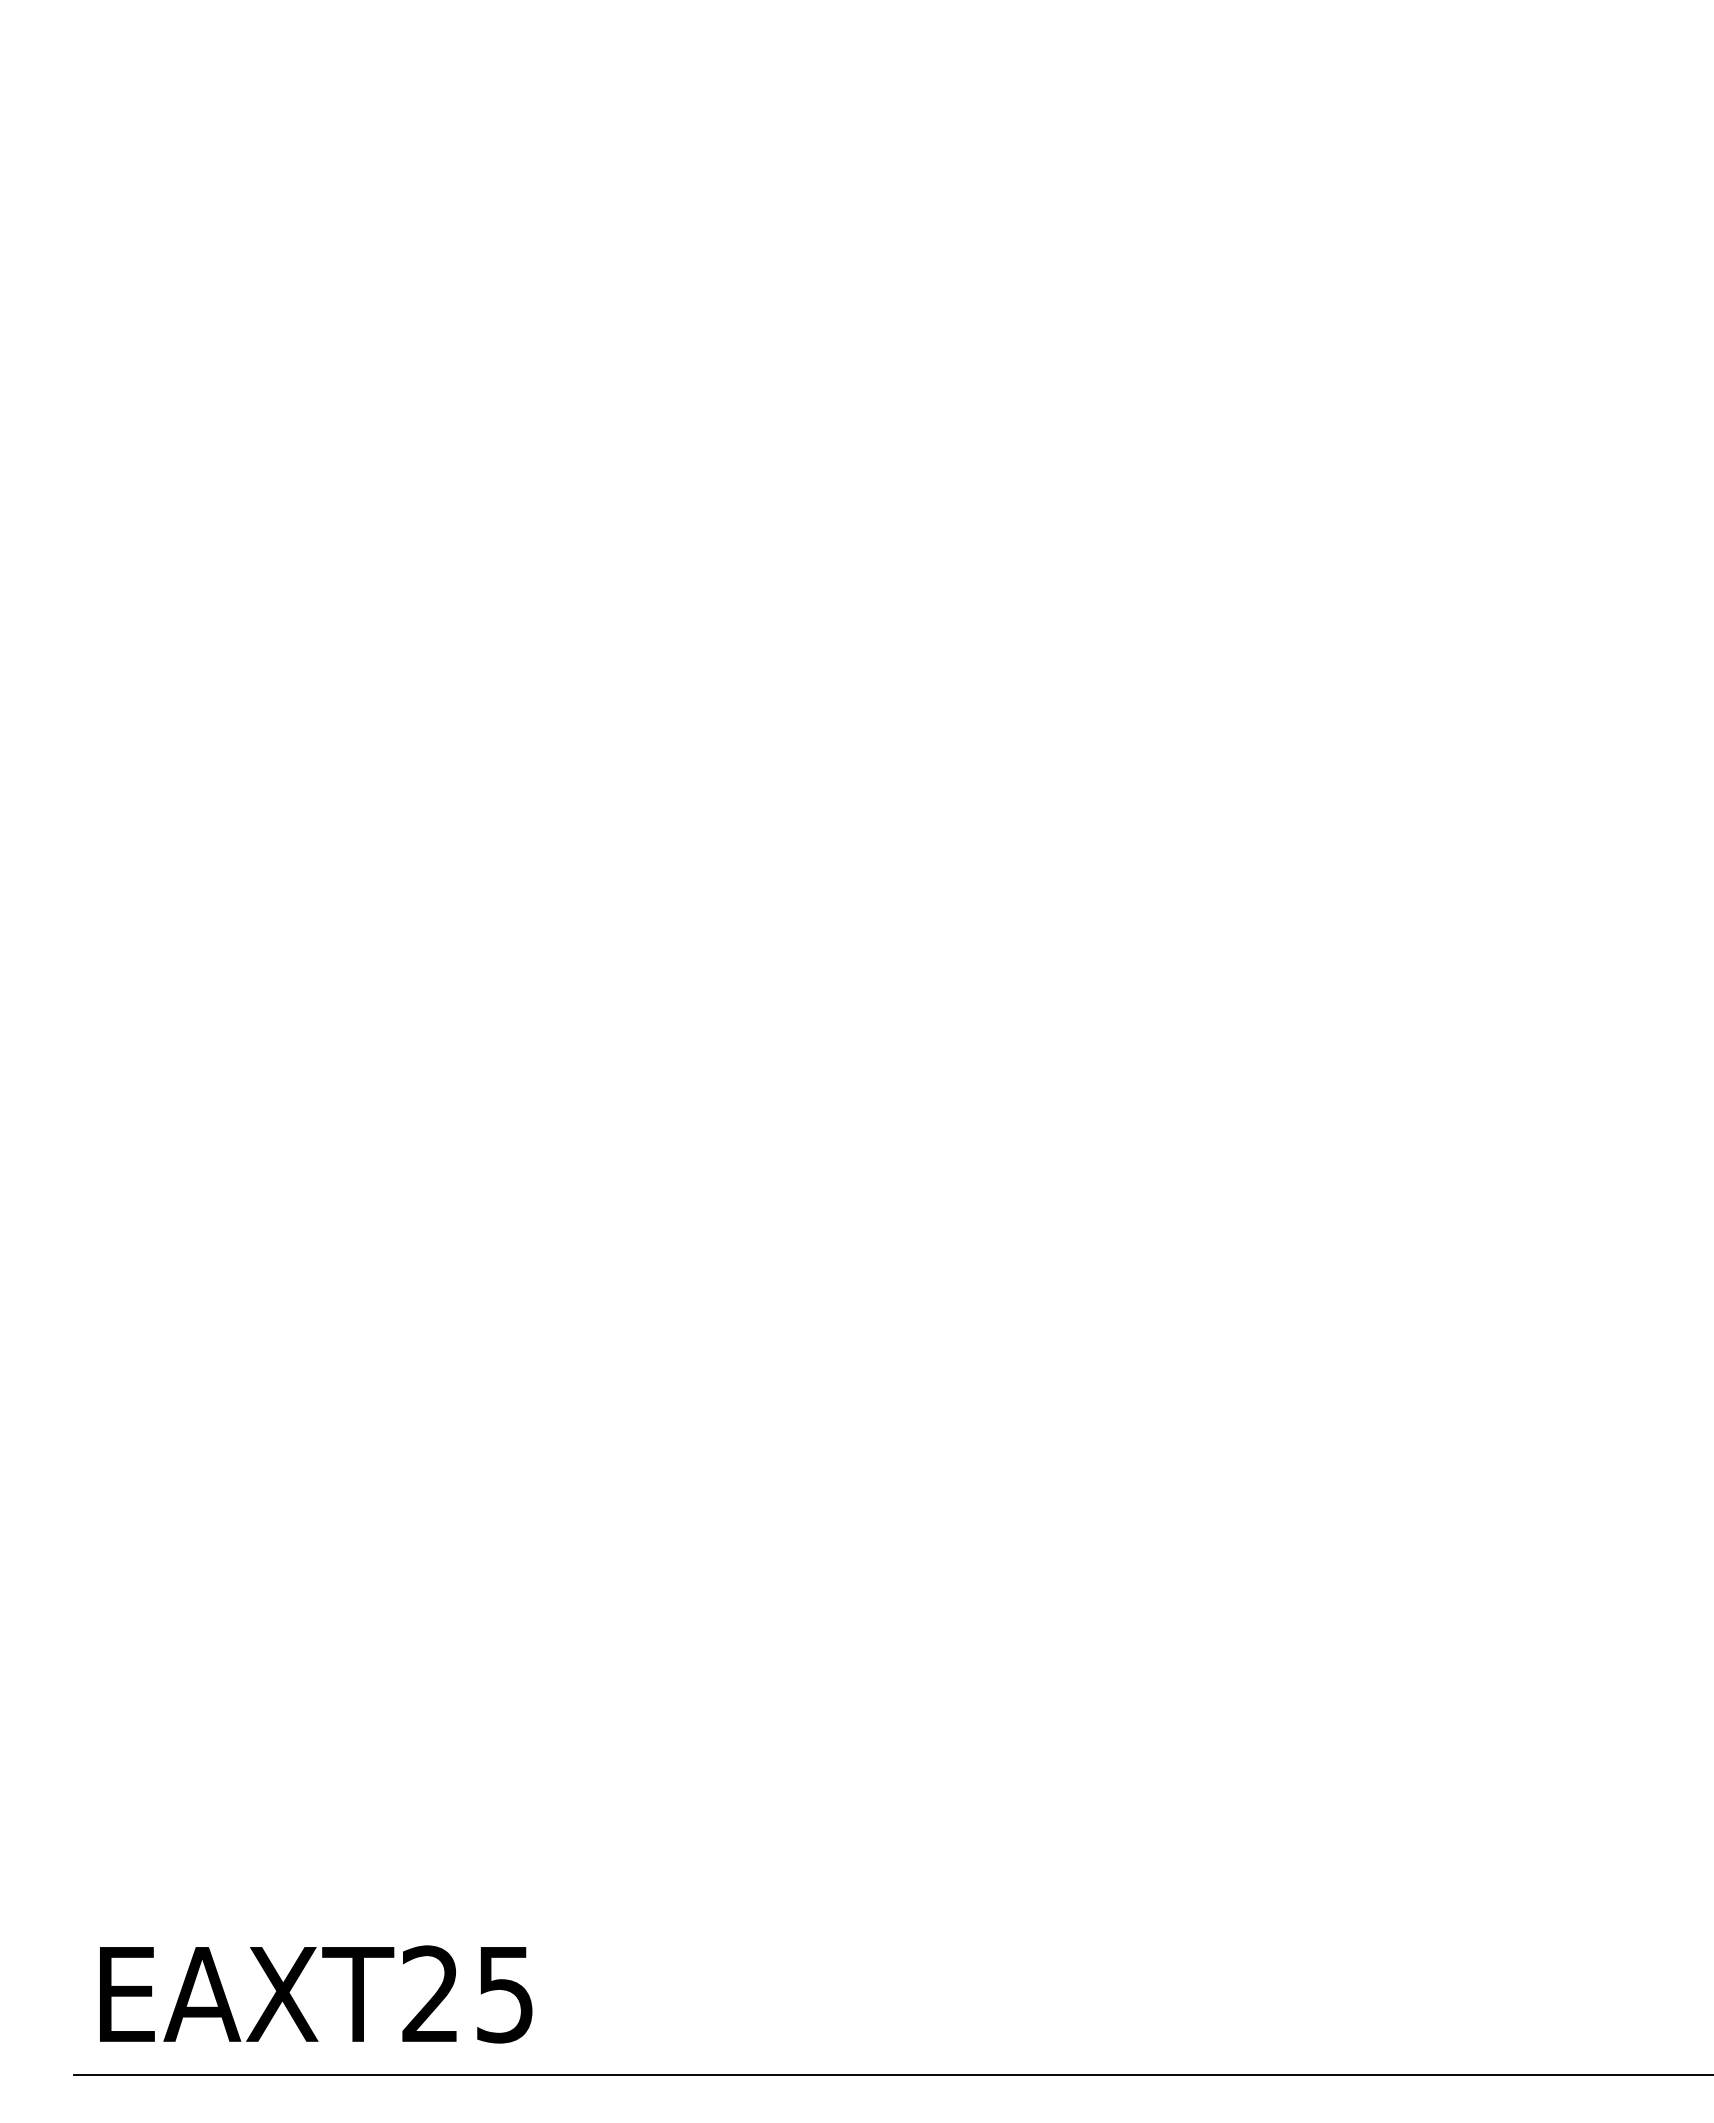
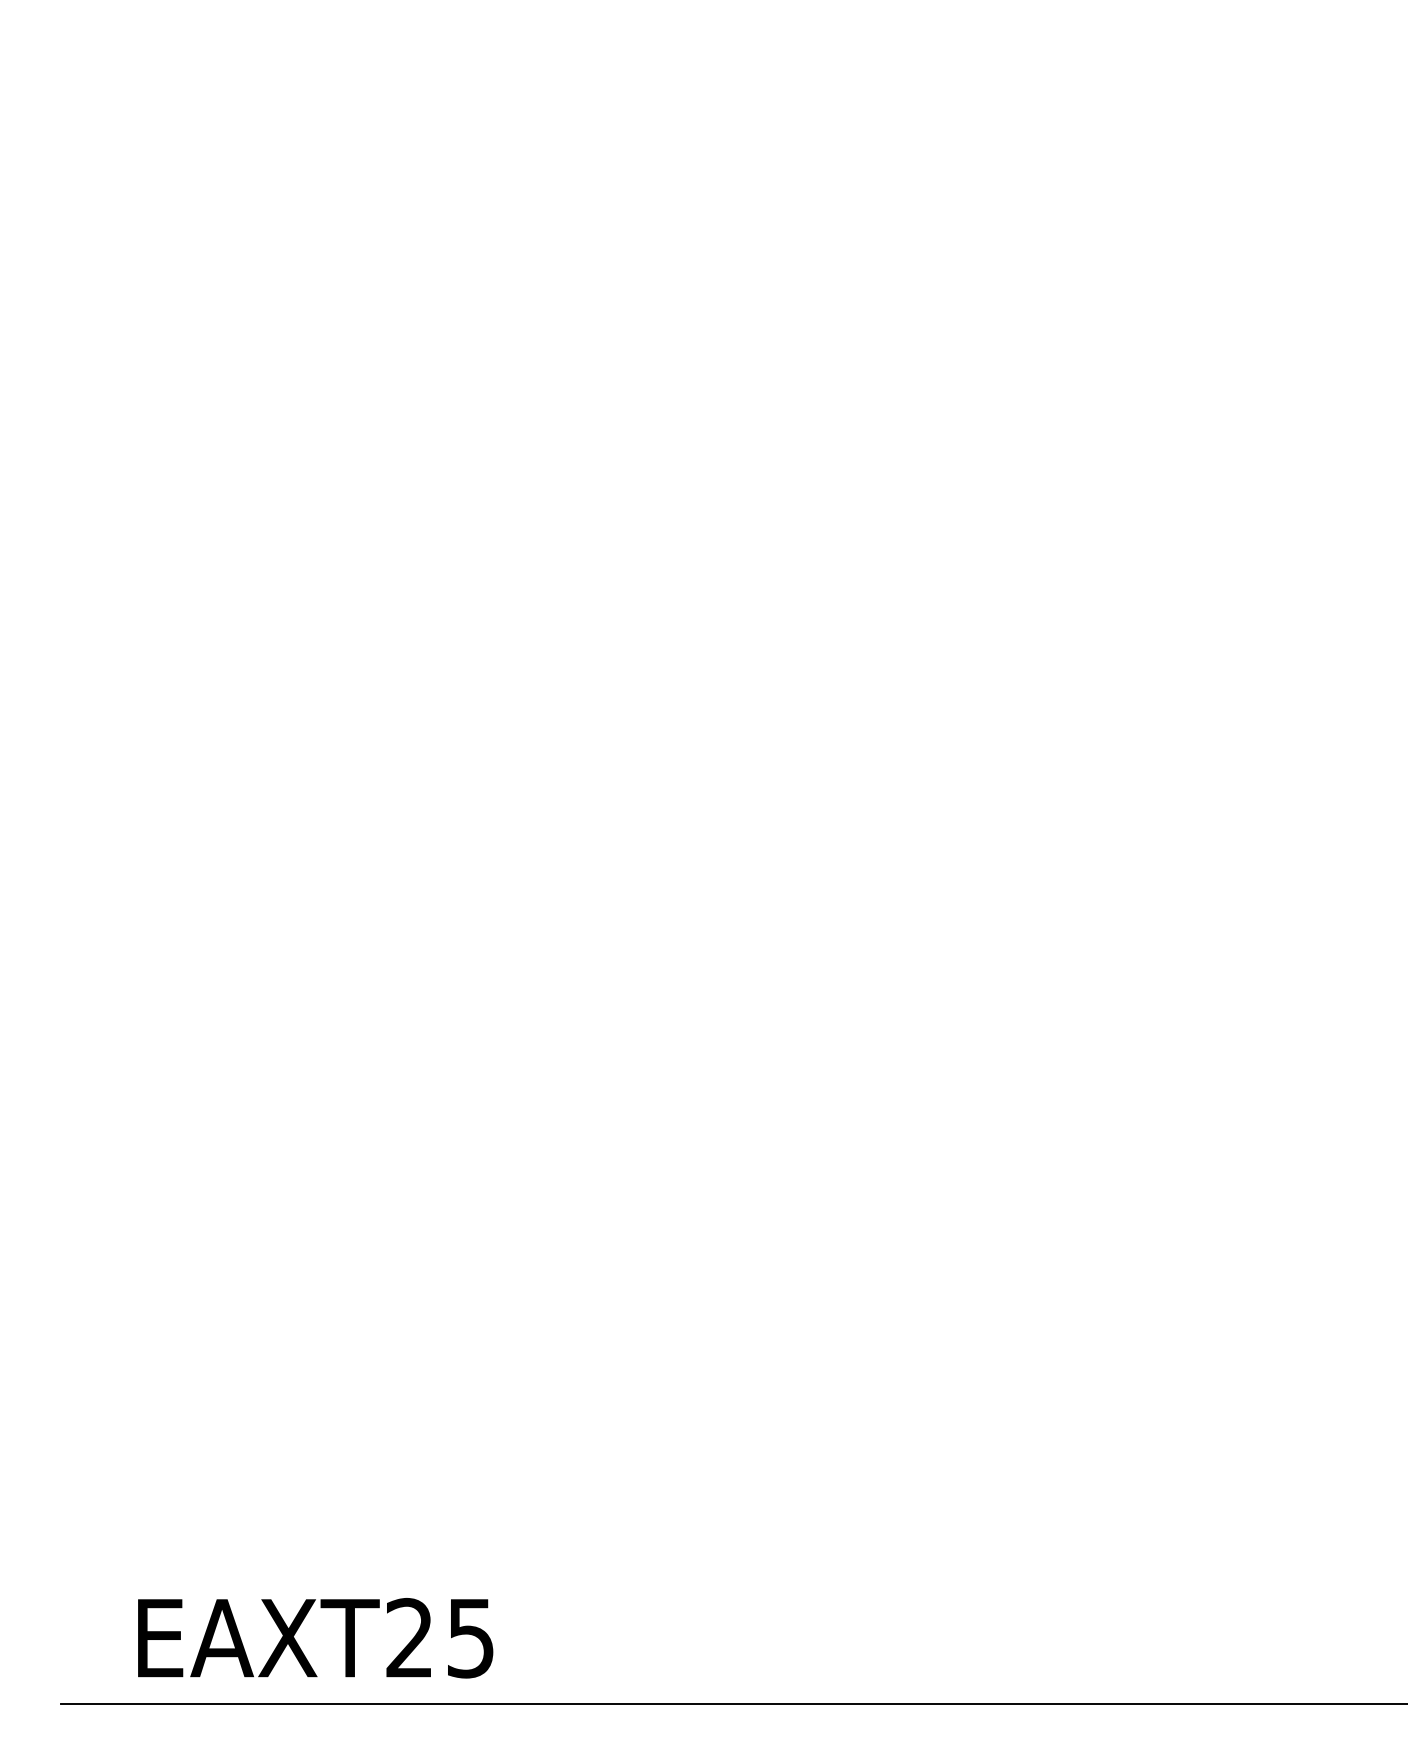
text: (316, 1994) -> (315, 1638), moved

